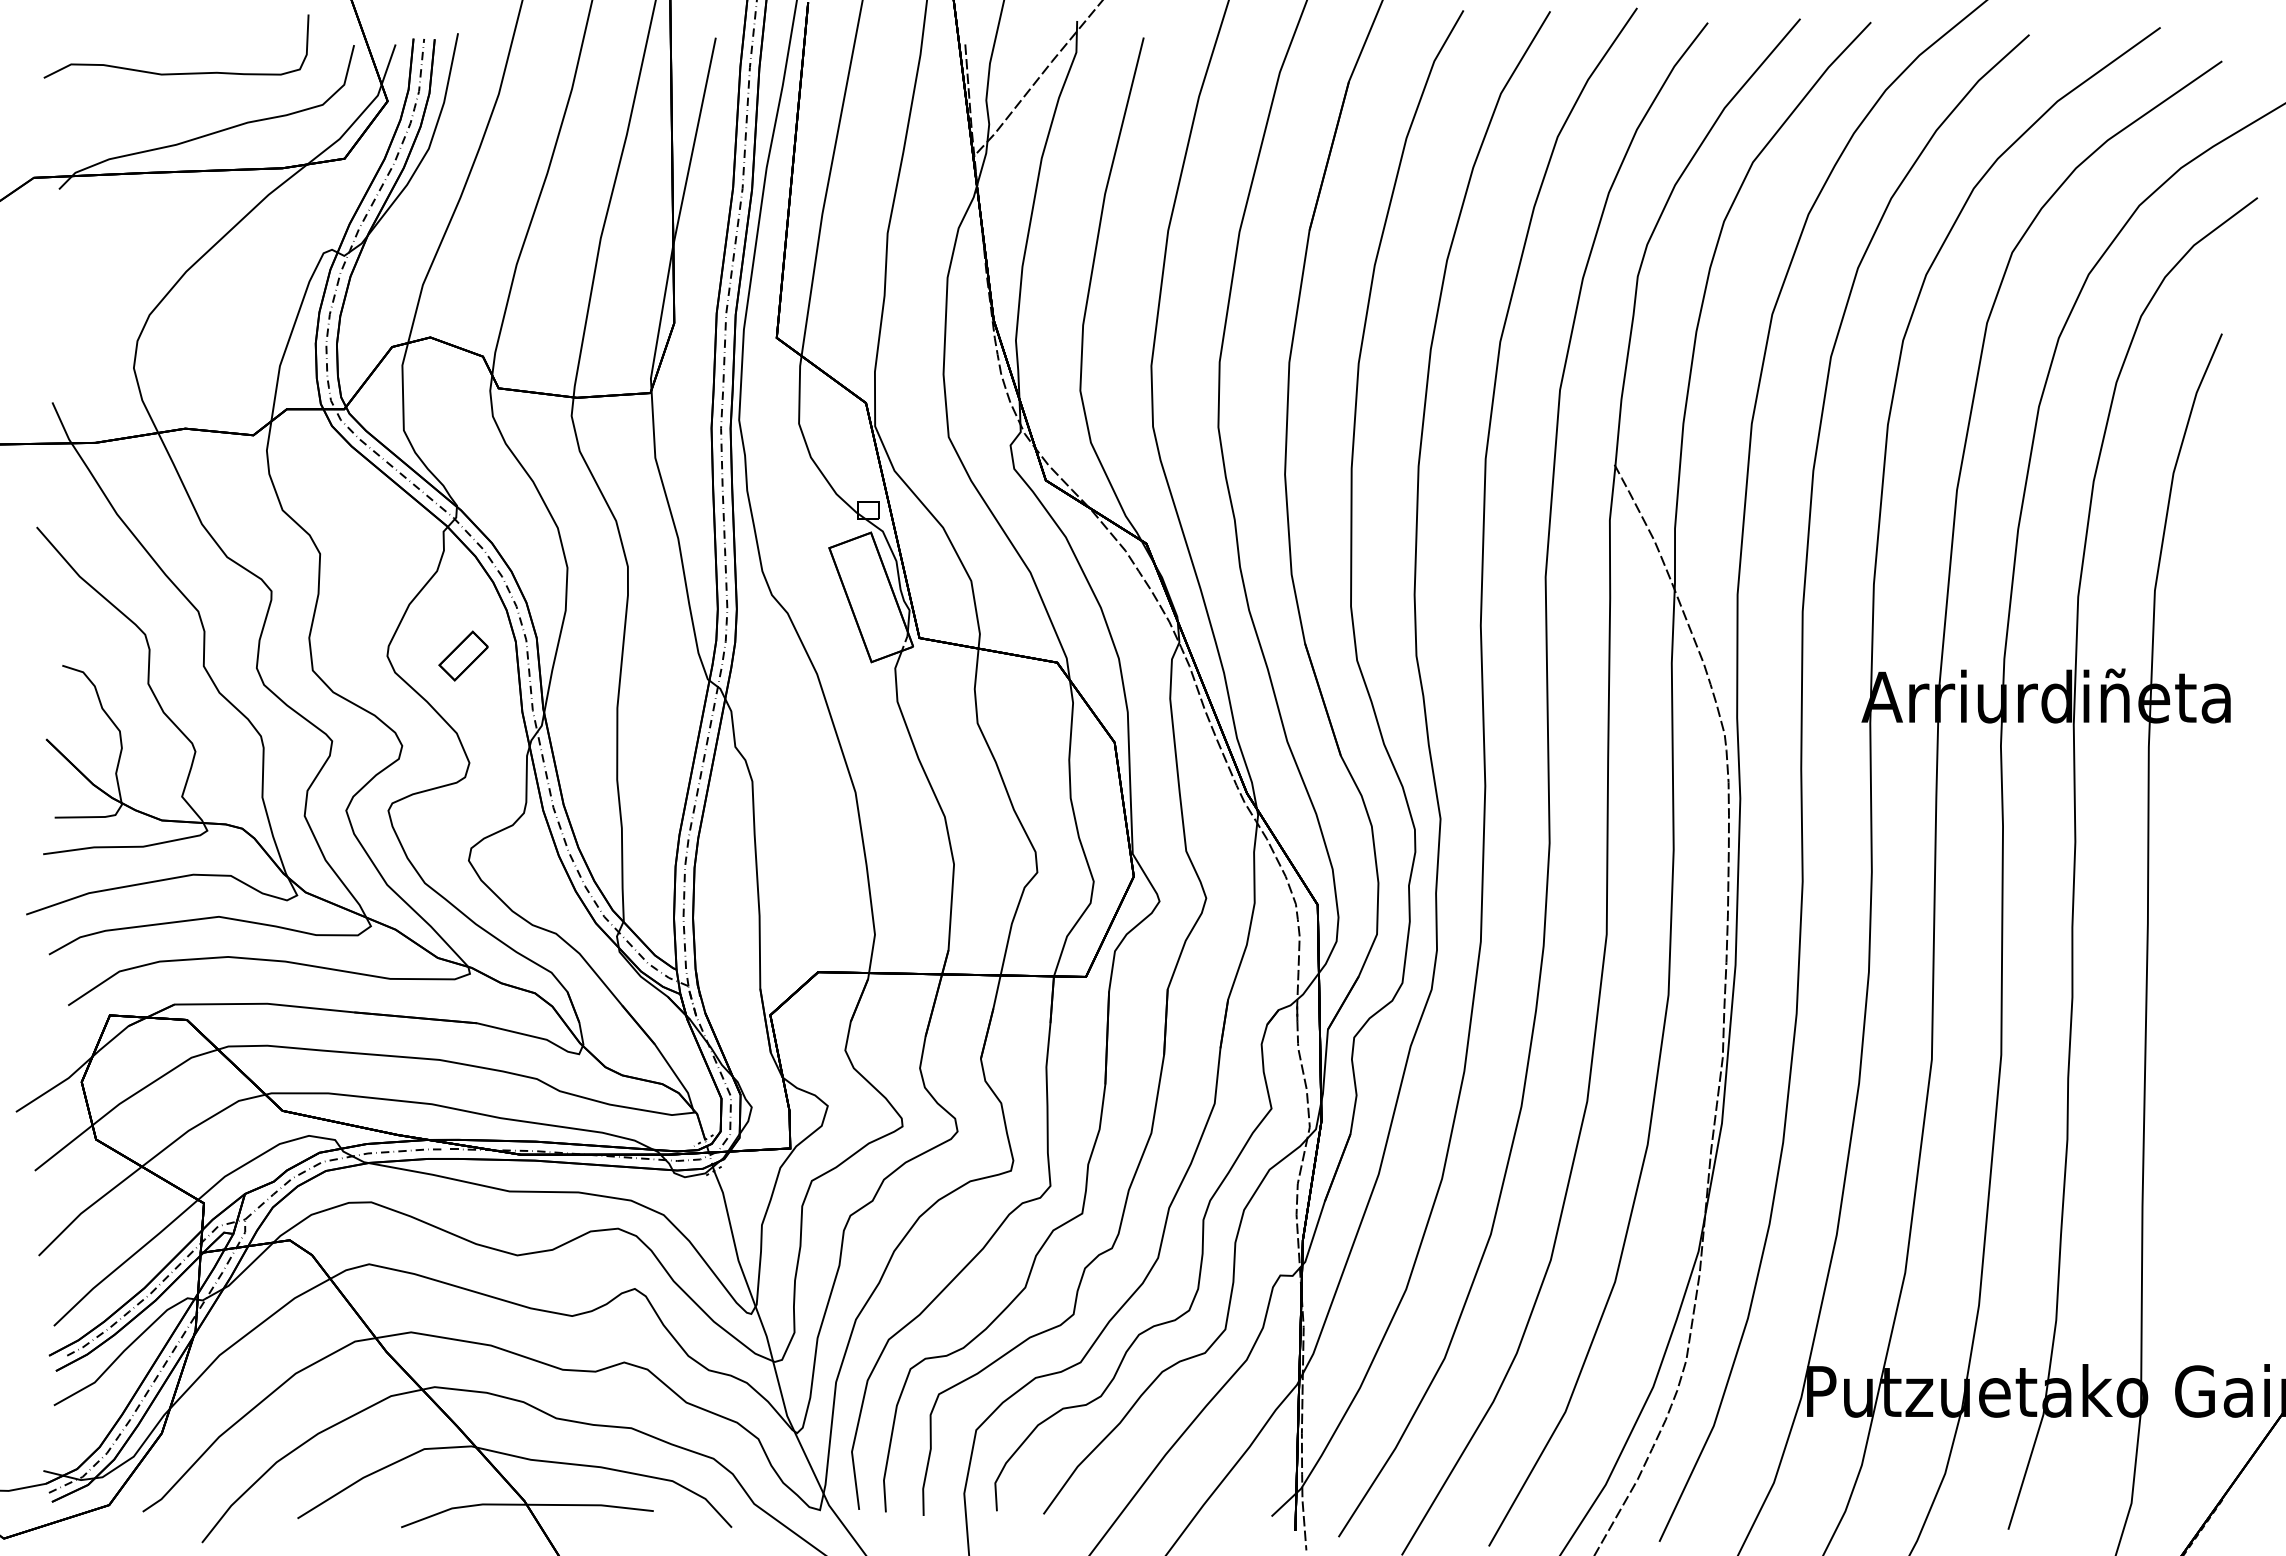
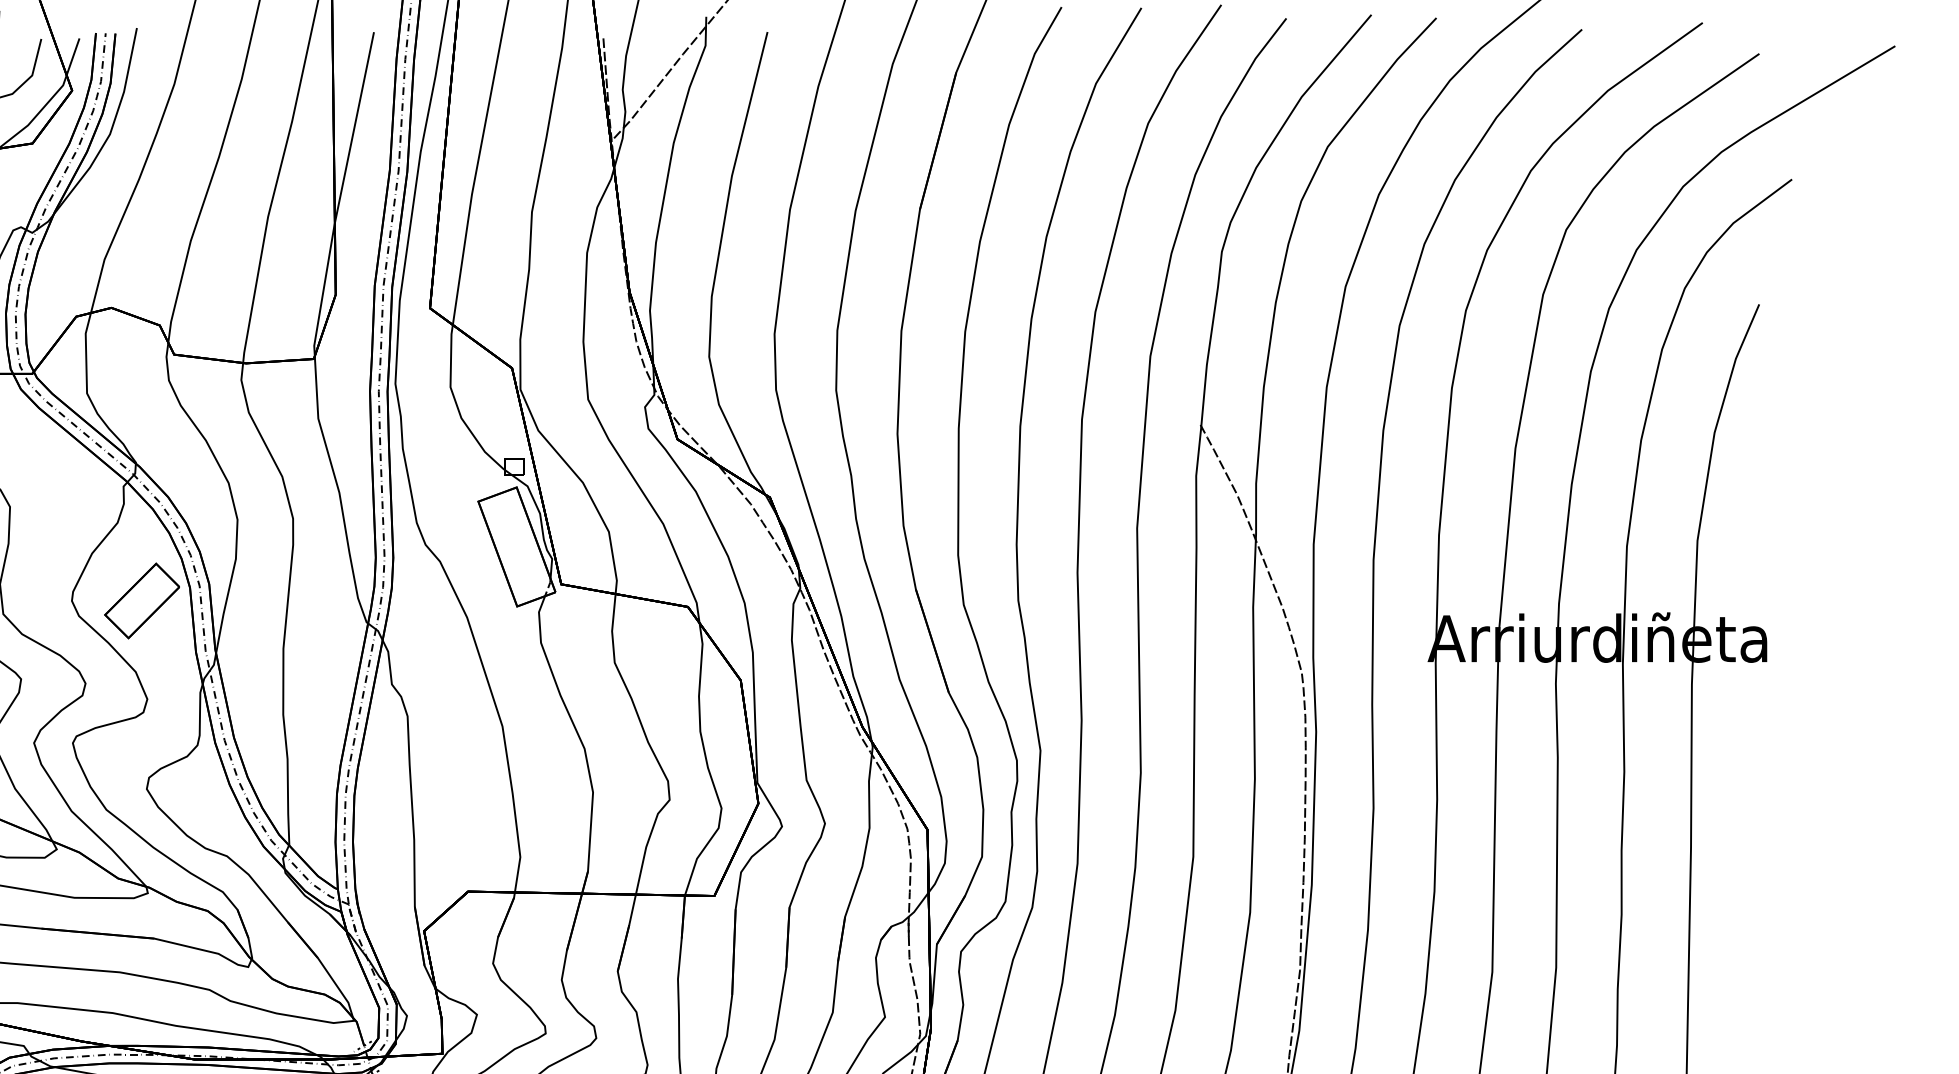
part: (463, 655) -> (141, 600), size x1.67

